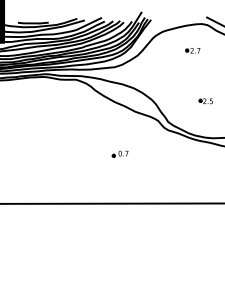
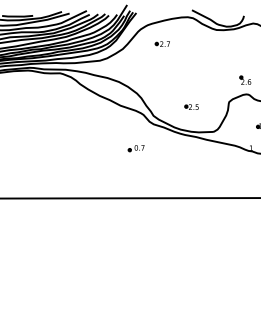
part: (191, 50) -> (161, 43), moved
part: (205, 100) -> (191, 106), moved
part: (119, 154) -> (135, 148), moved

